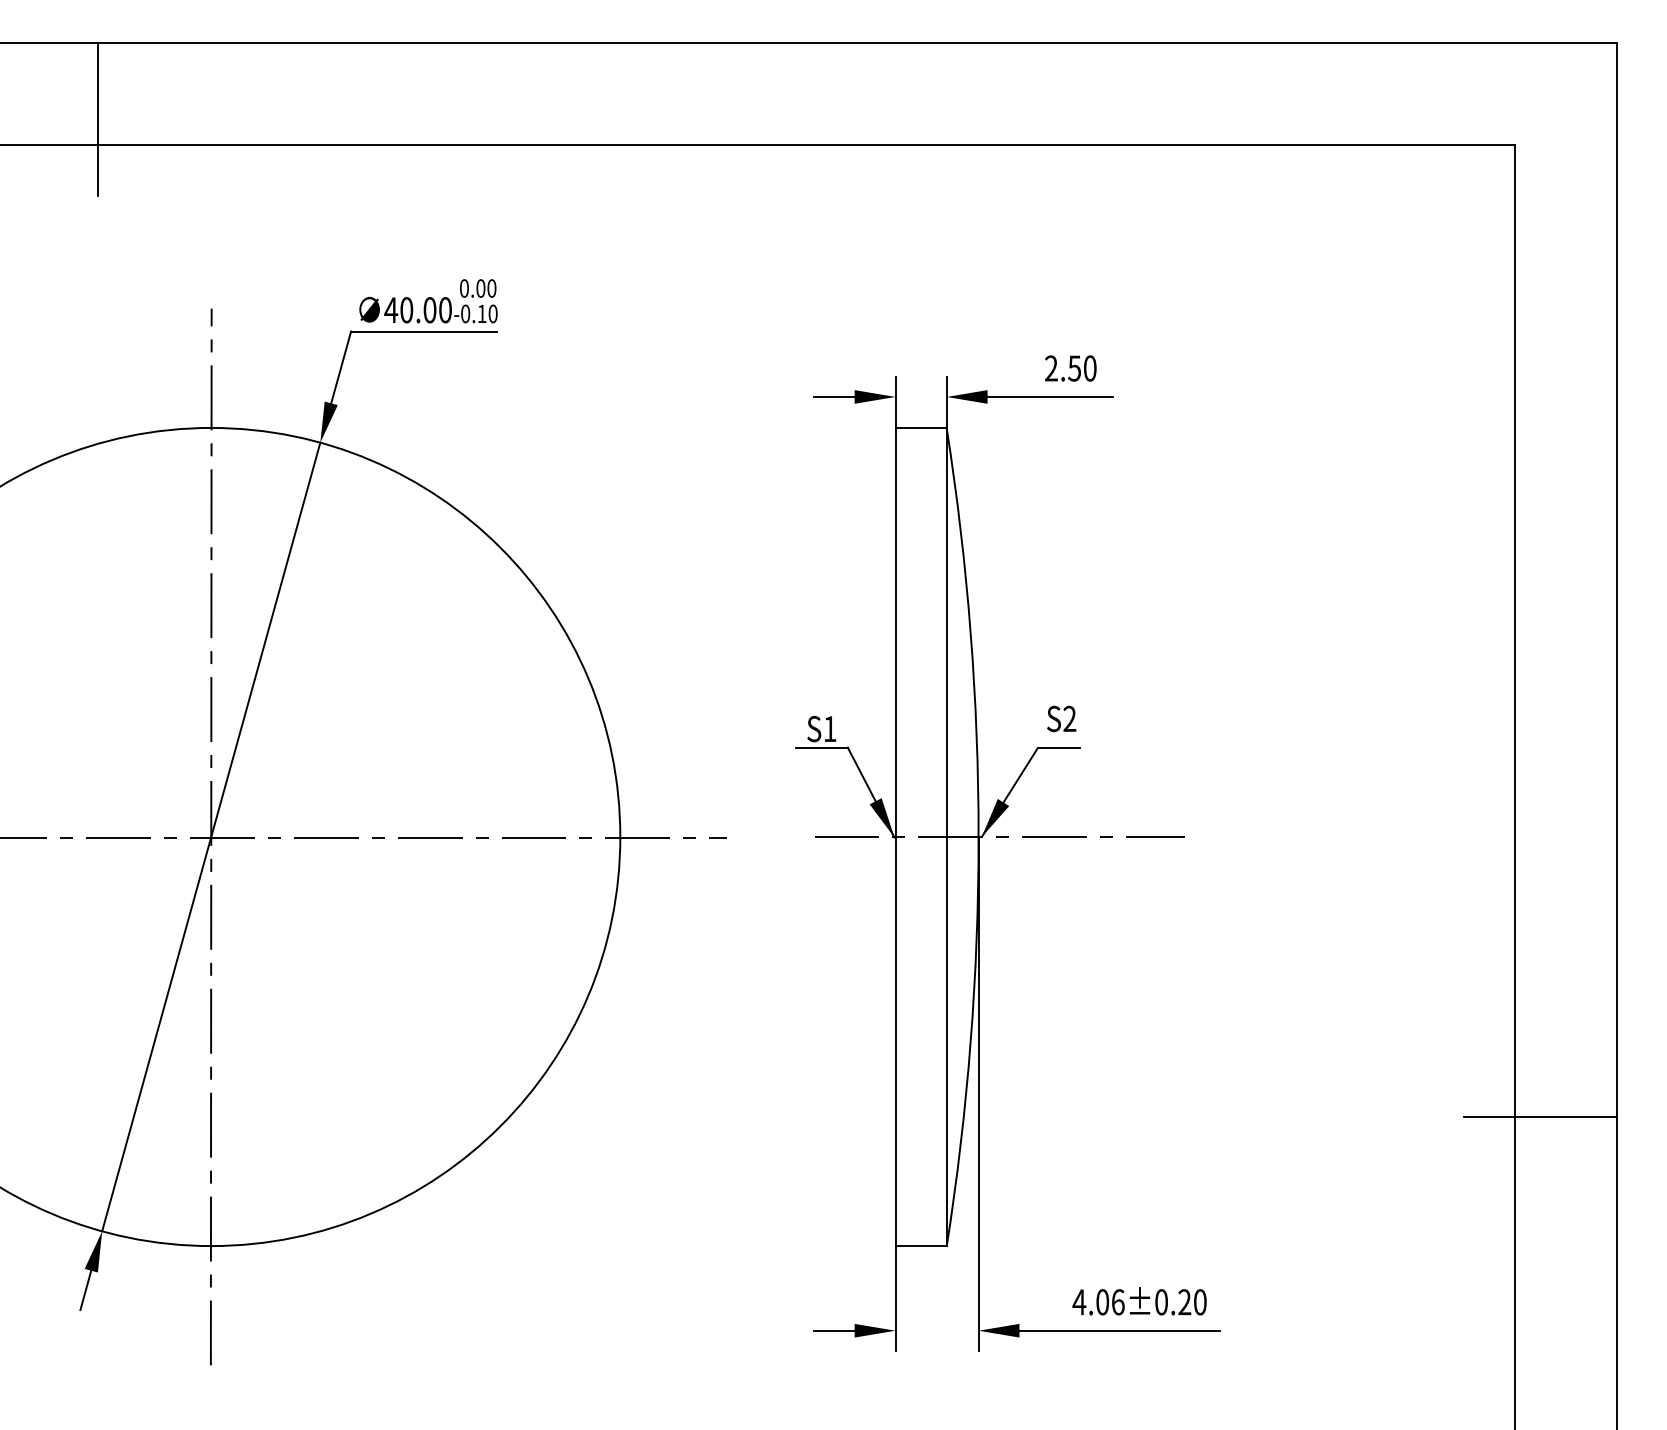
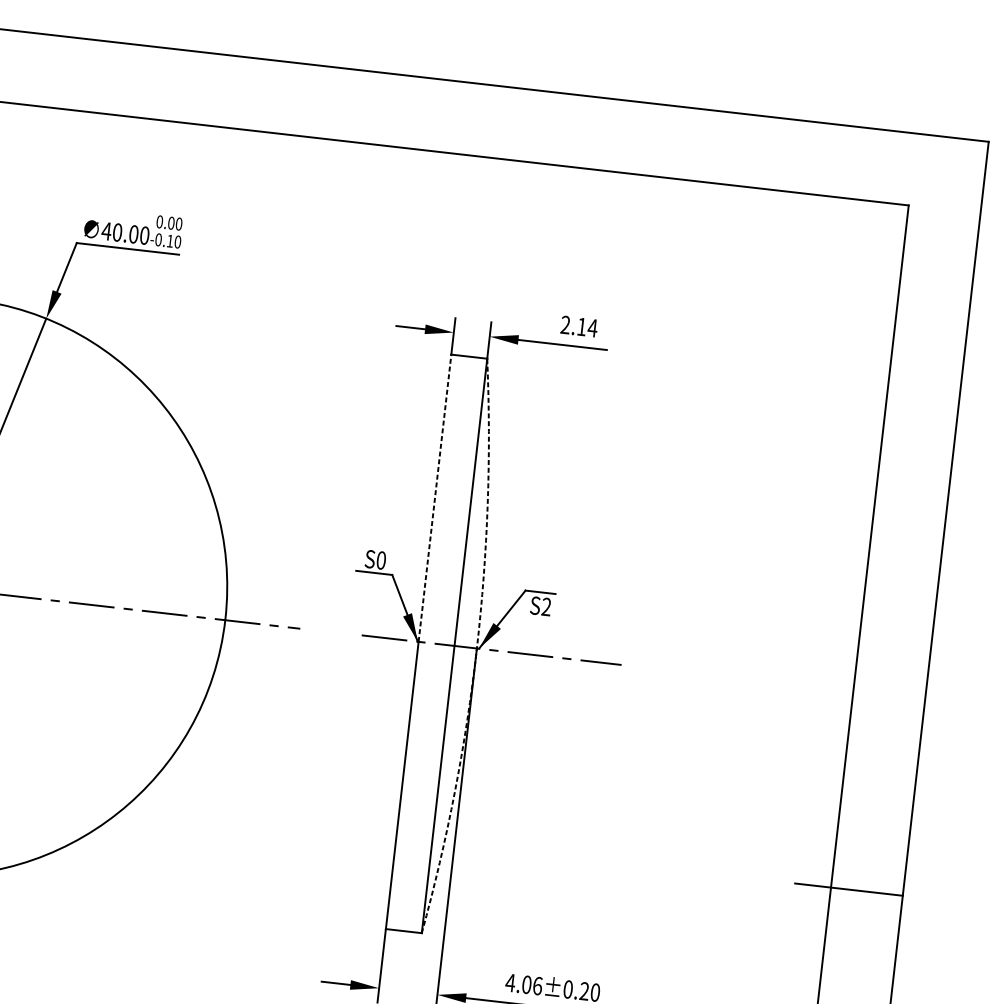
text: (1082, 368) -> (587, 327), 2.50 -> 2.14
line: (895, 632) -> (434, 497), solid -> dashed
text: (1061, 718) -> (540, 606), moved
text: (829, 728) -> (380, 560), S1 -> S0
arc: (978, 837) -> (476, 648), solid -> dashed

